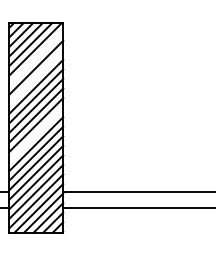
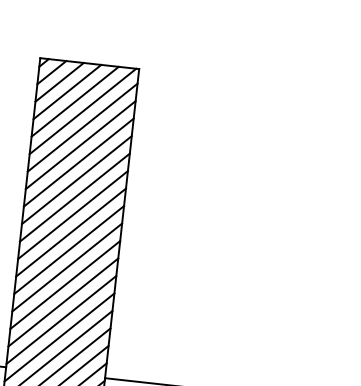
line: (36, 58) -> (83, 128), added
line: (36, 77) -> (79, 162), added
line: (36, 134) -> (67, 267), added

